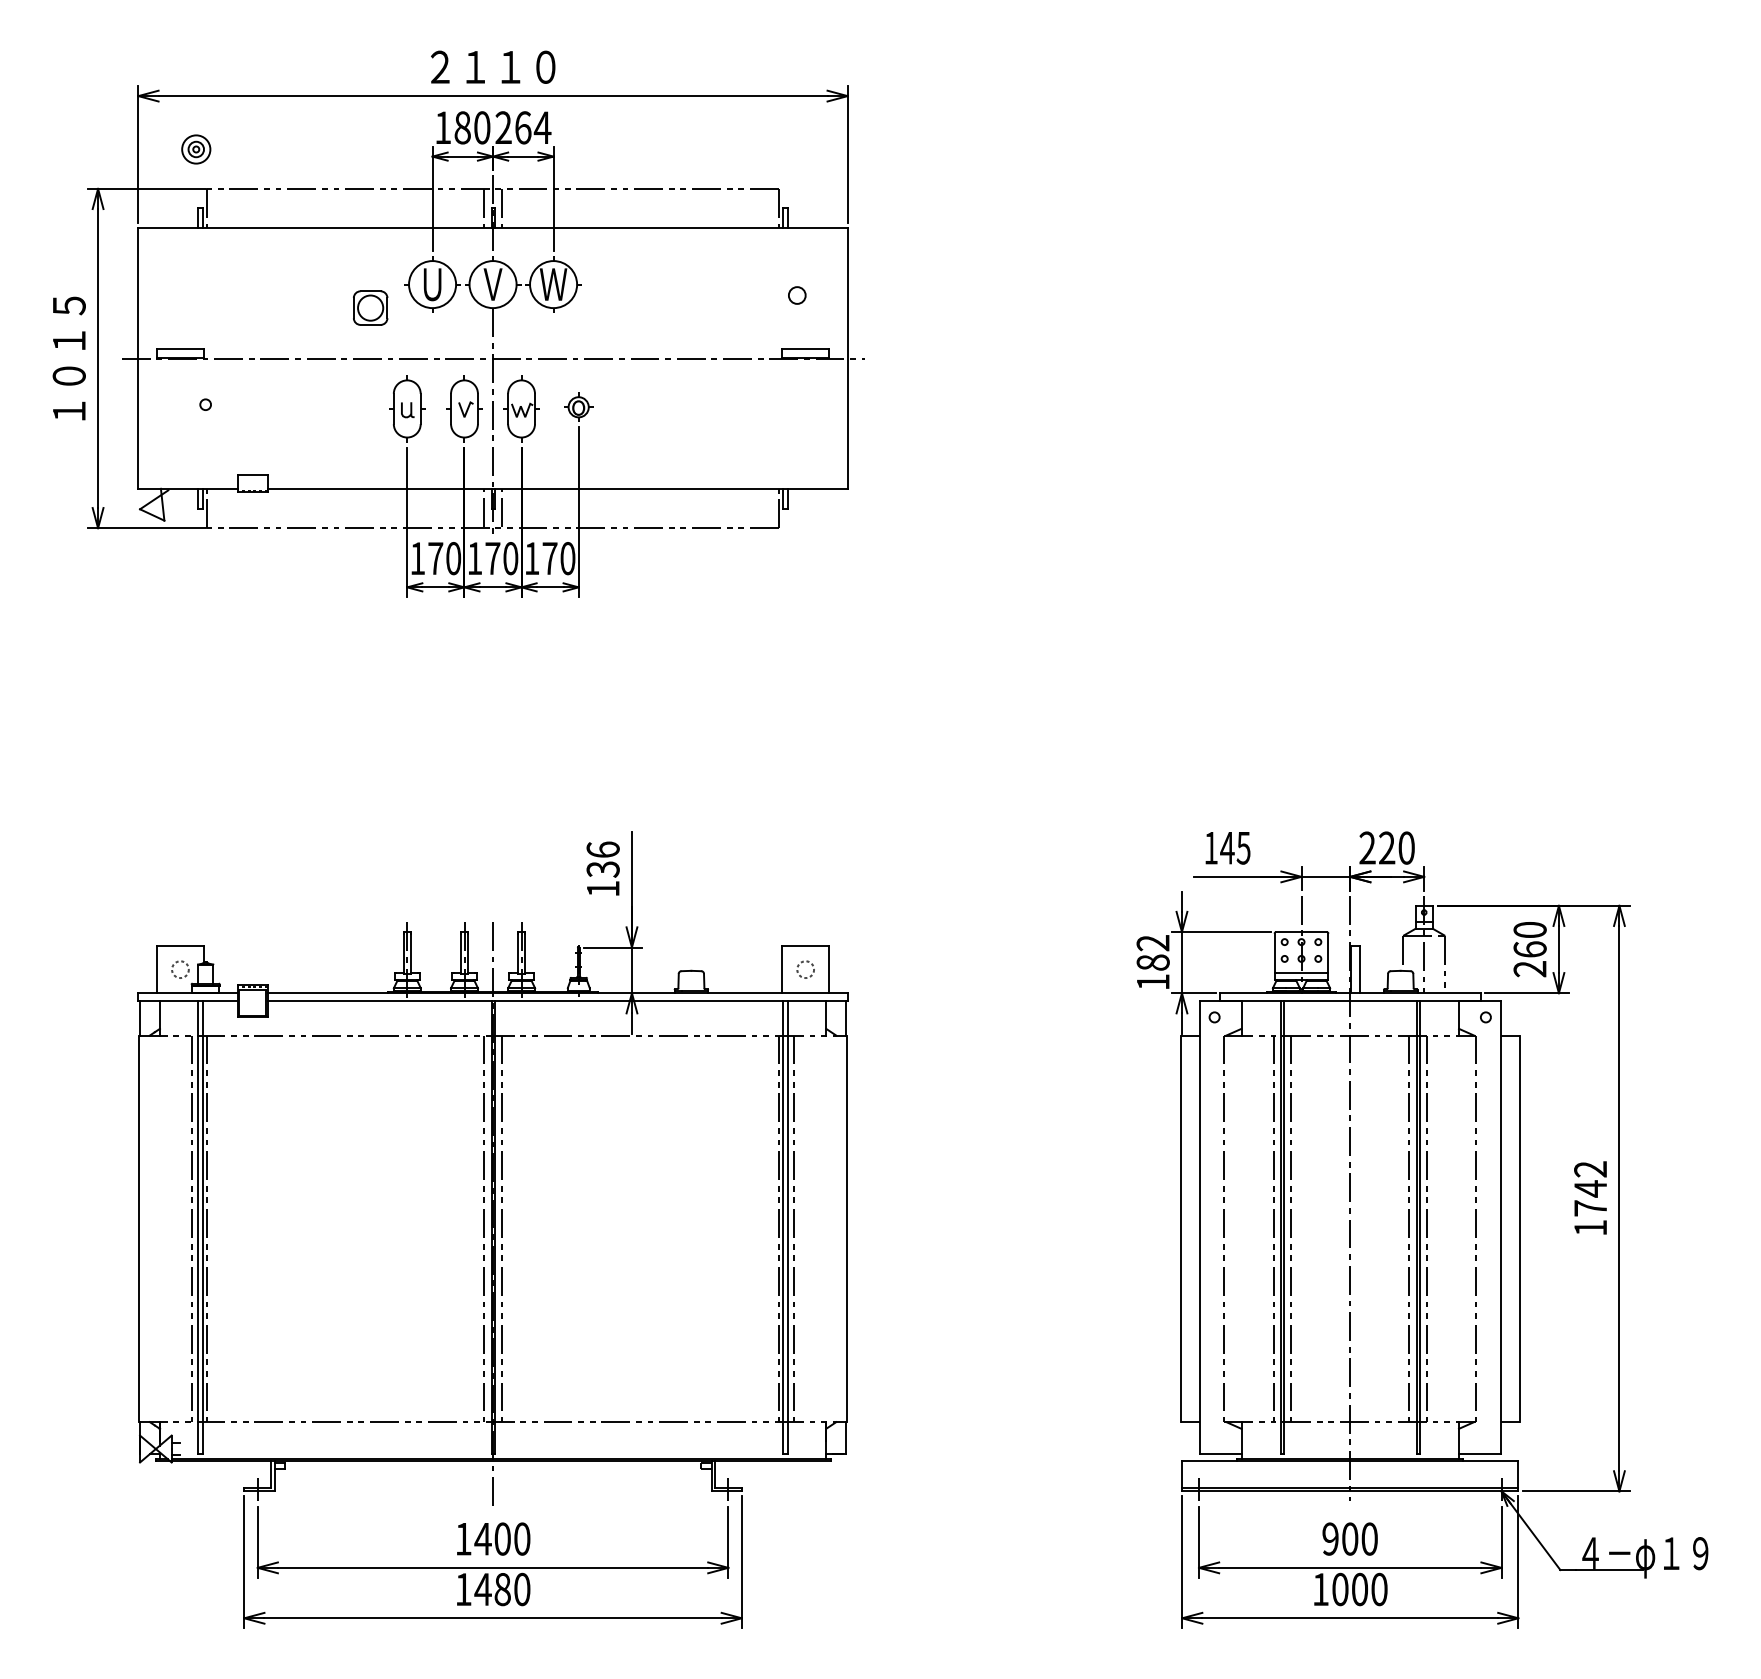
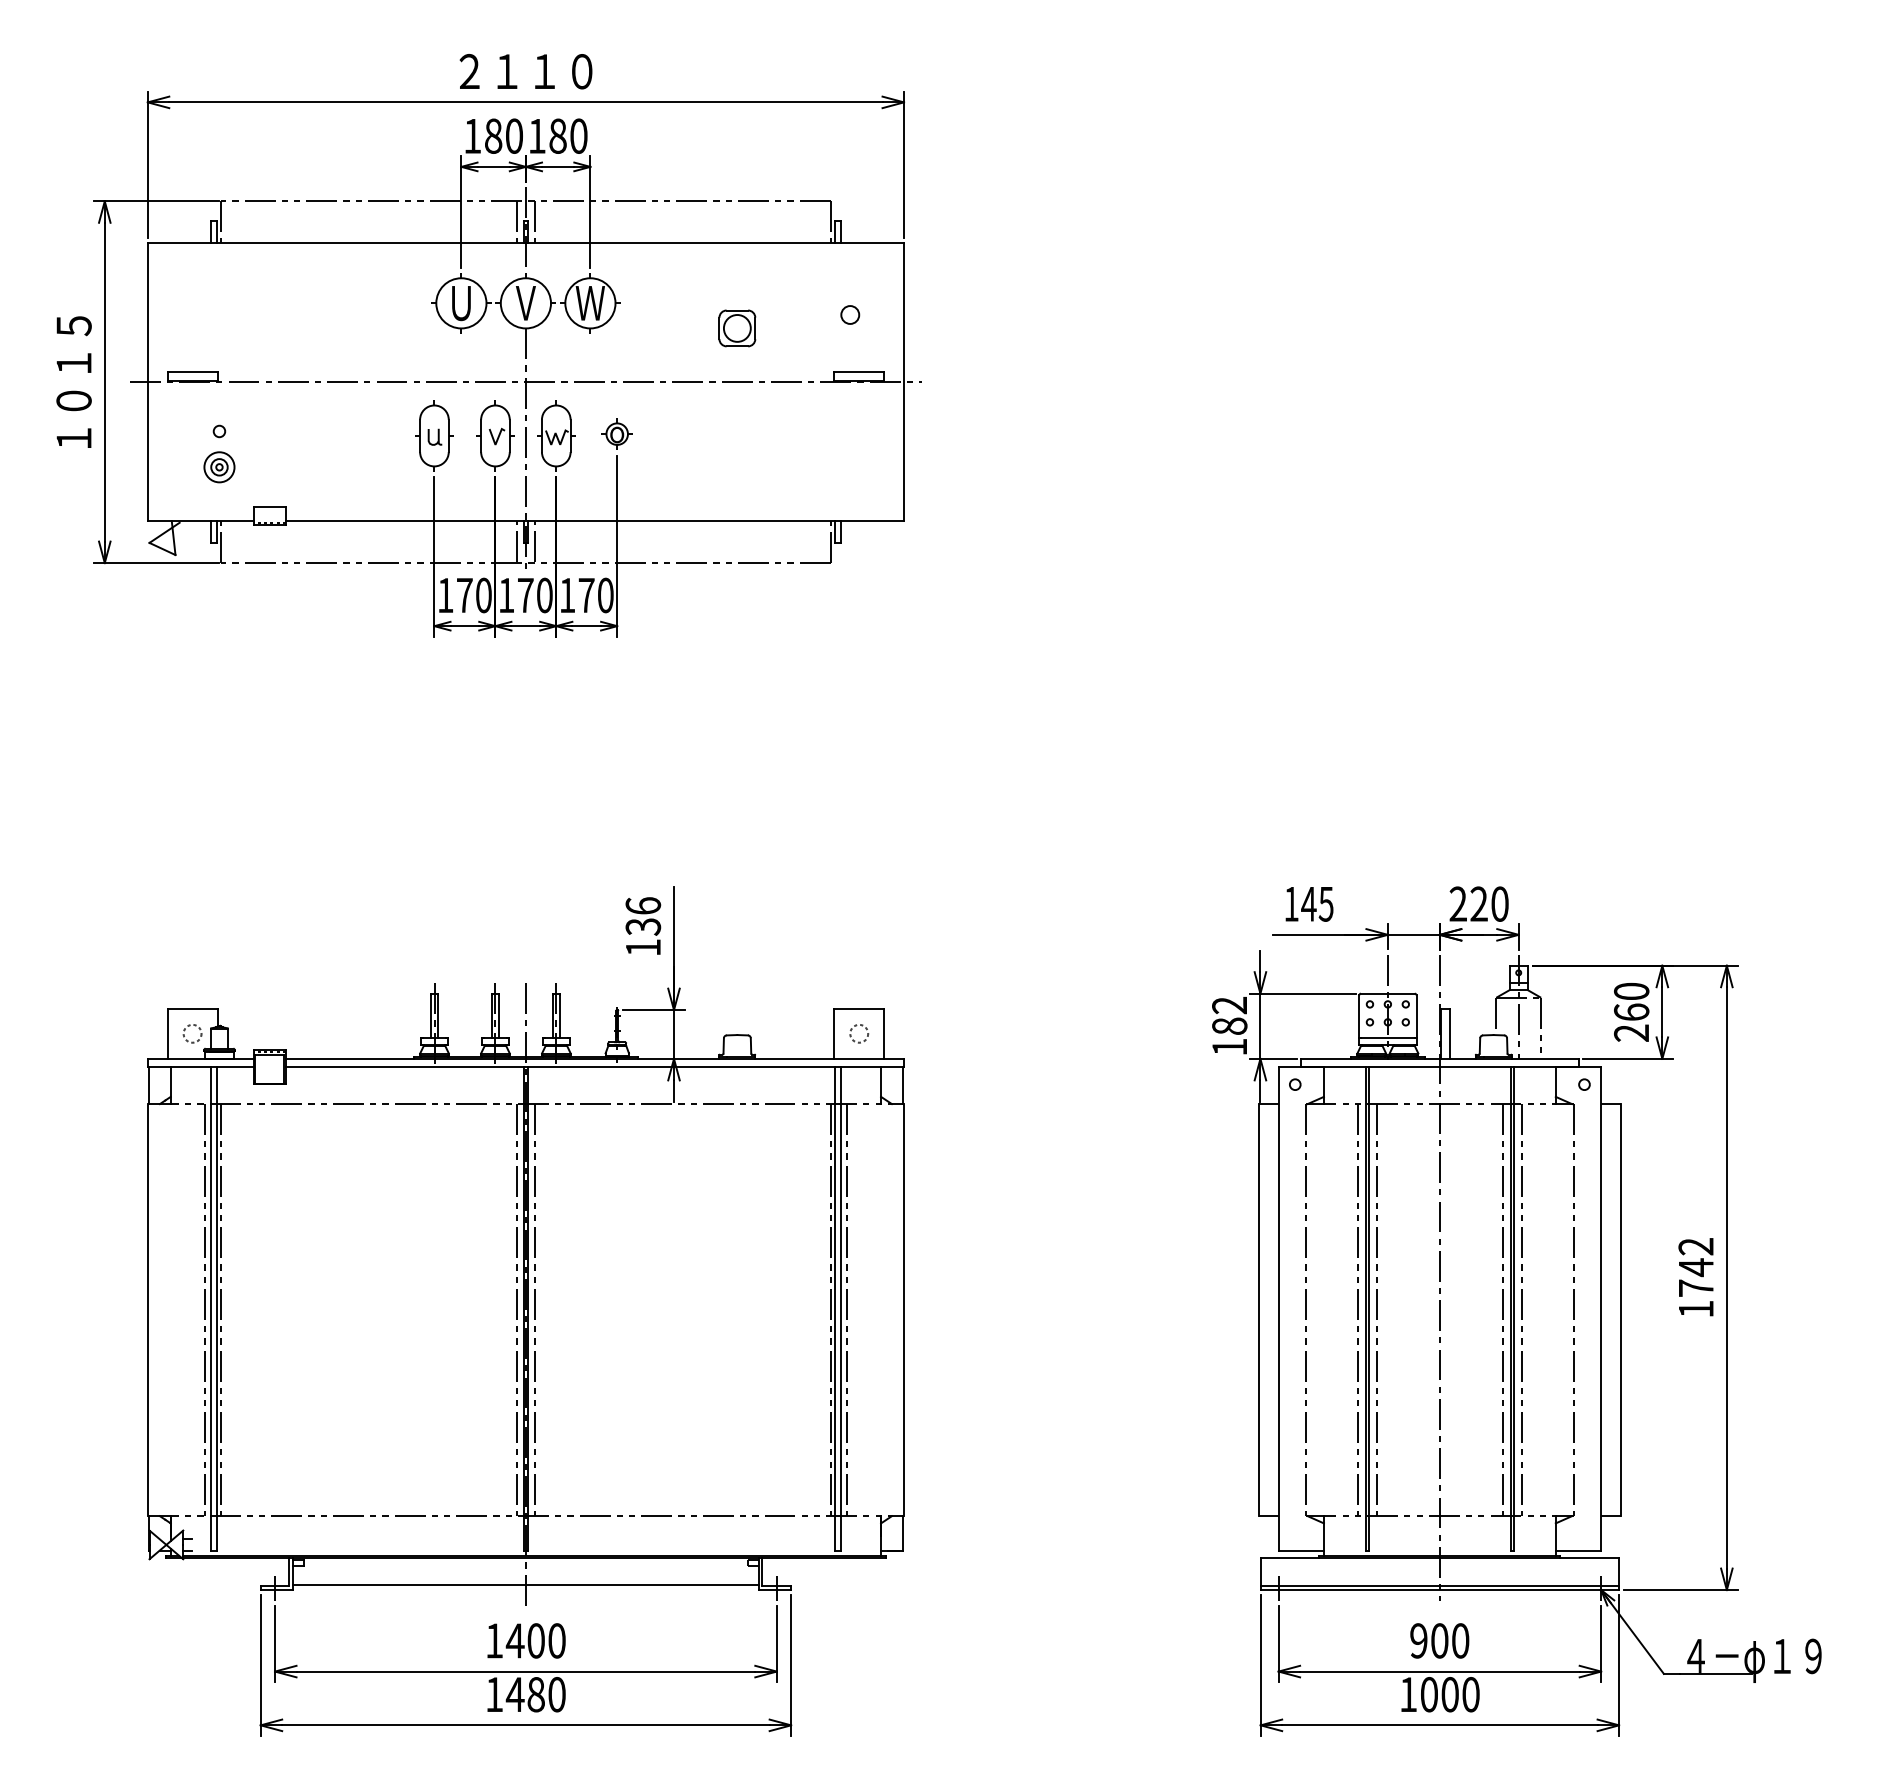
text: (523, 127) -> (558, 135), 264 -> 180
part: (196, 149) -> (219, 467), moved
part: (370, 308) -> (737, 328), moved
line: (492, 1486) -> (525, 1584), added

